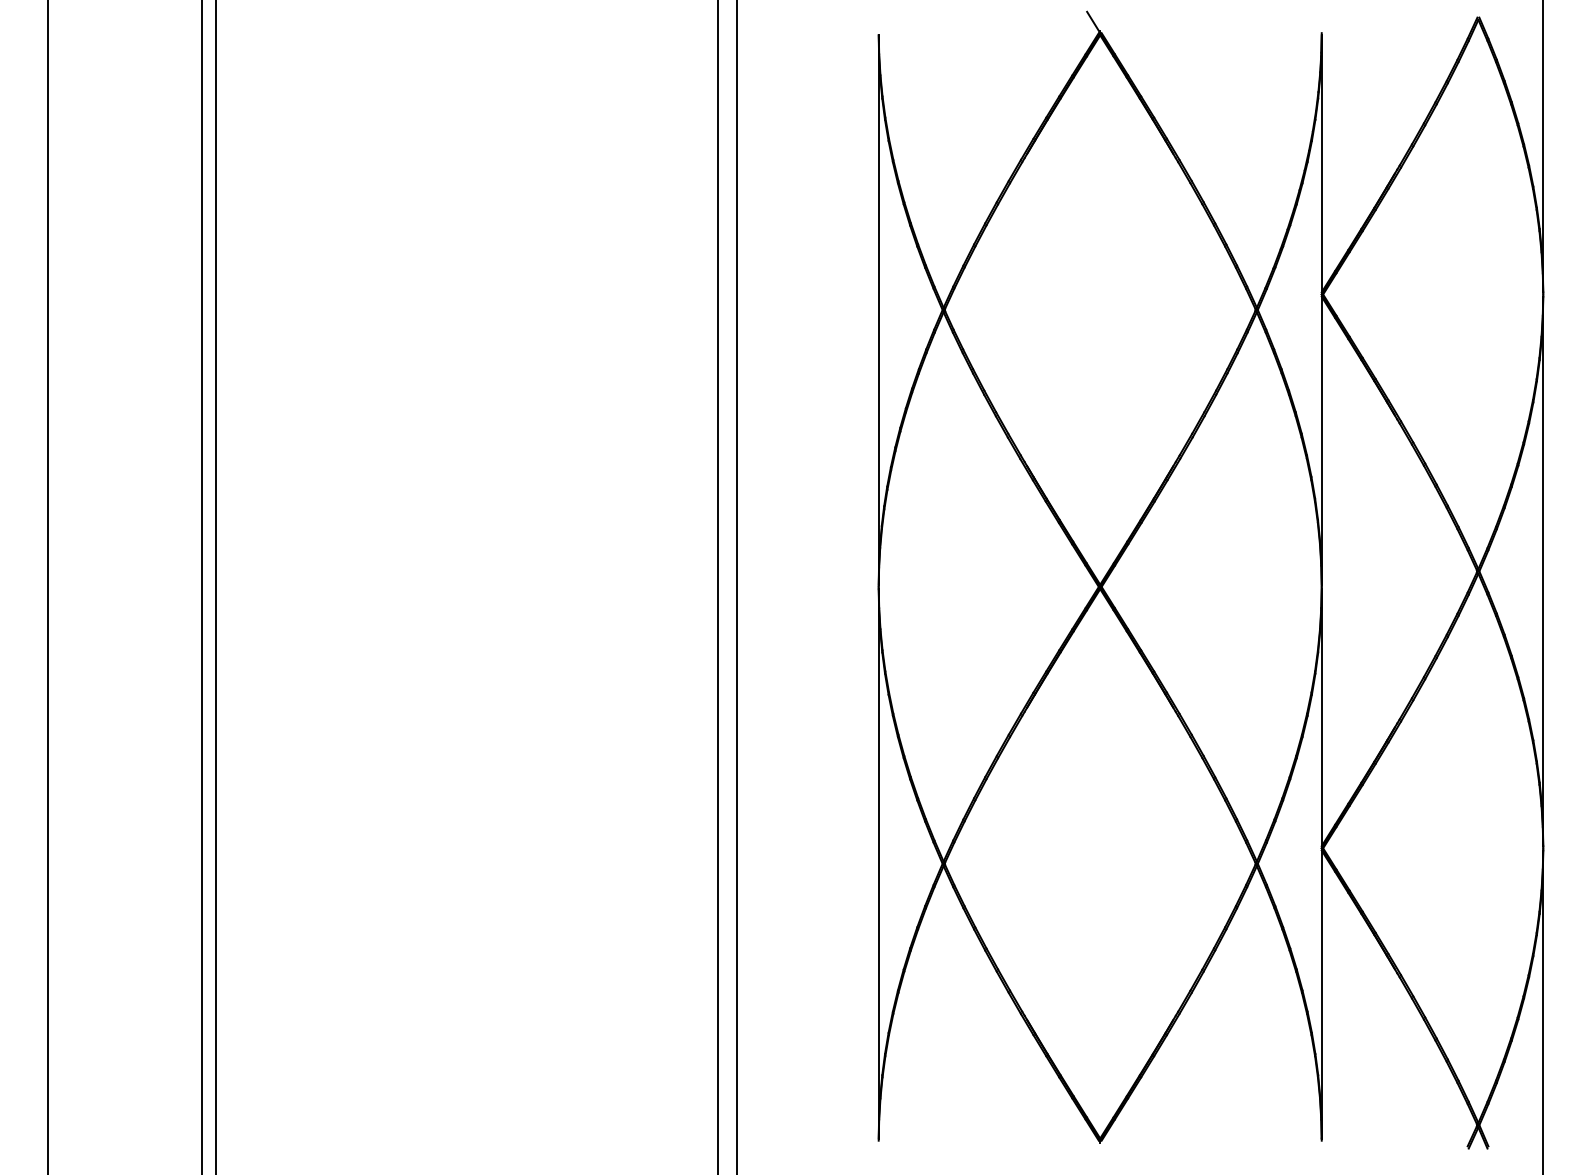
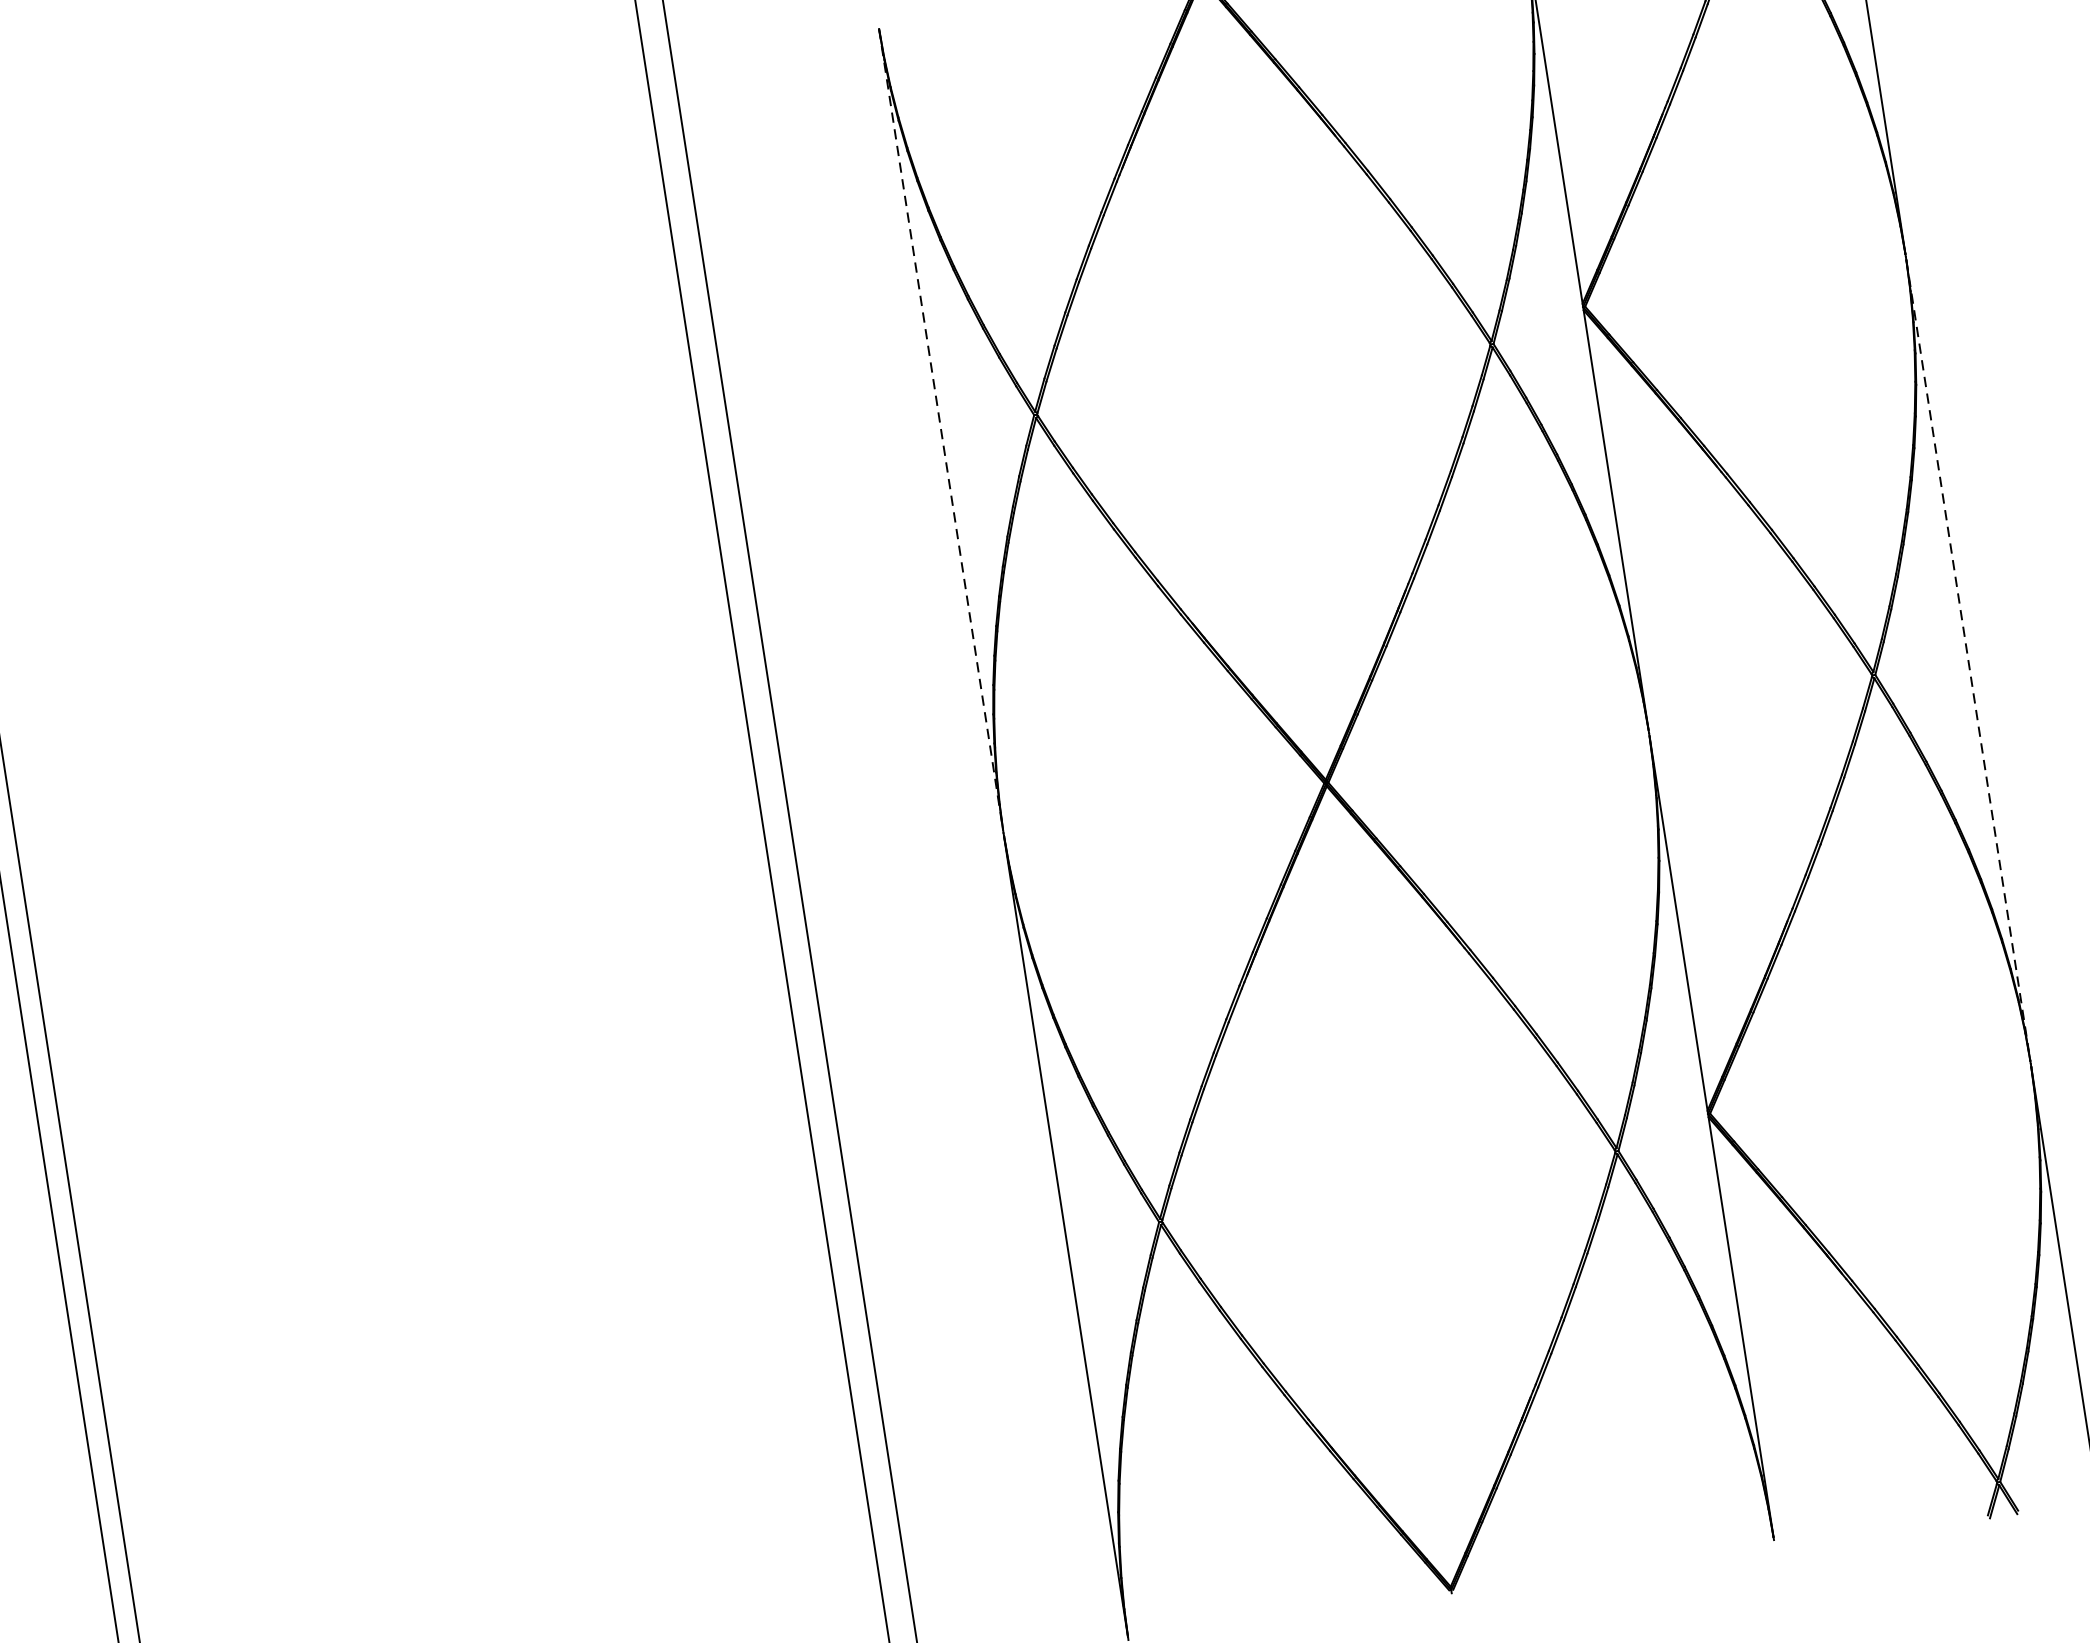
line: (878, 310) -> (940, 430), solid -> dashed
line: (1543, 571) -> (1968, 660), solid -> dashed

